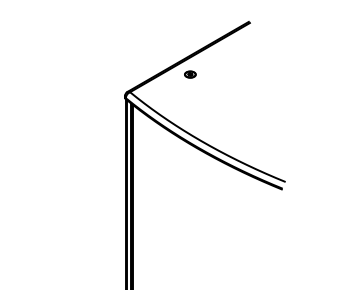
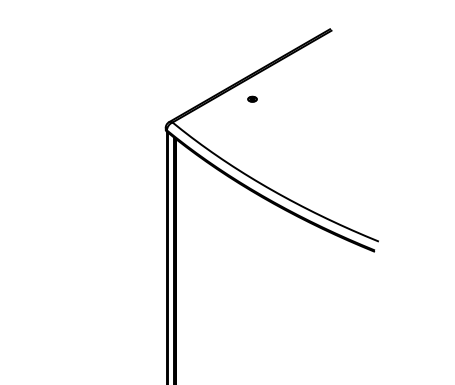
part: (190, 74) -> (252, 99), size x0.6

